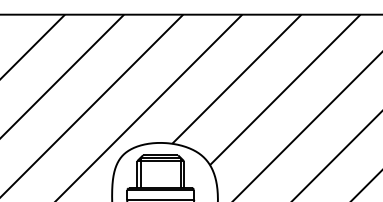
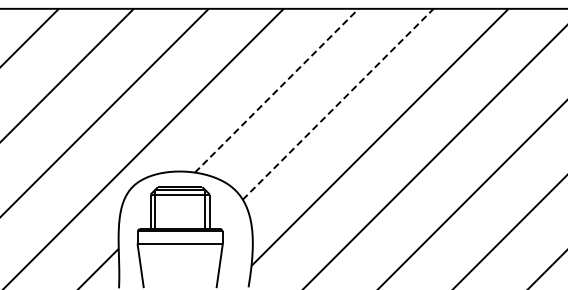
line: (236, 79) -> (276, 90), solid -> dashed
line: (285, 90) -> (338, 104), solid -> dashed

